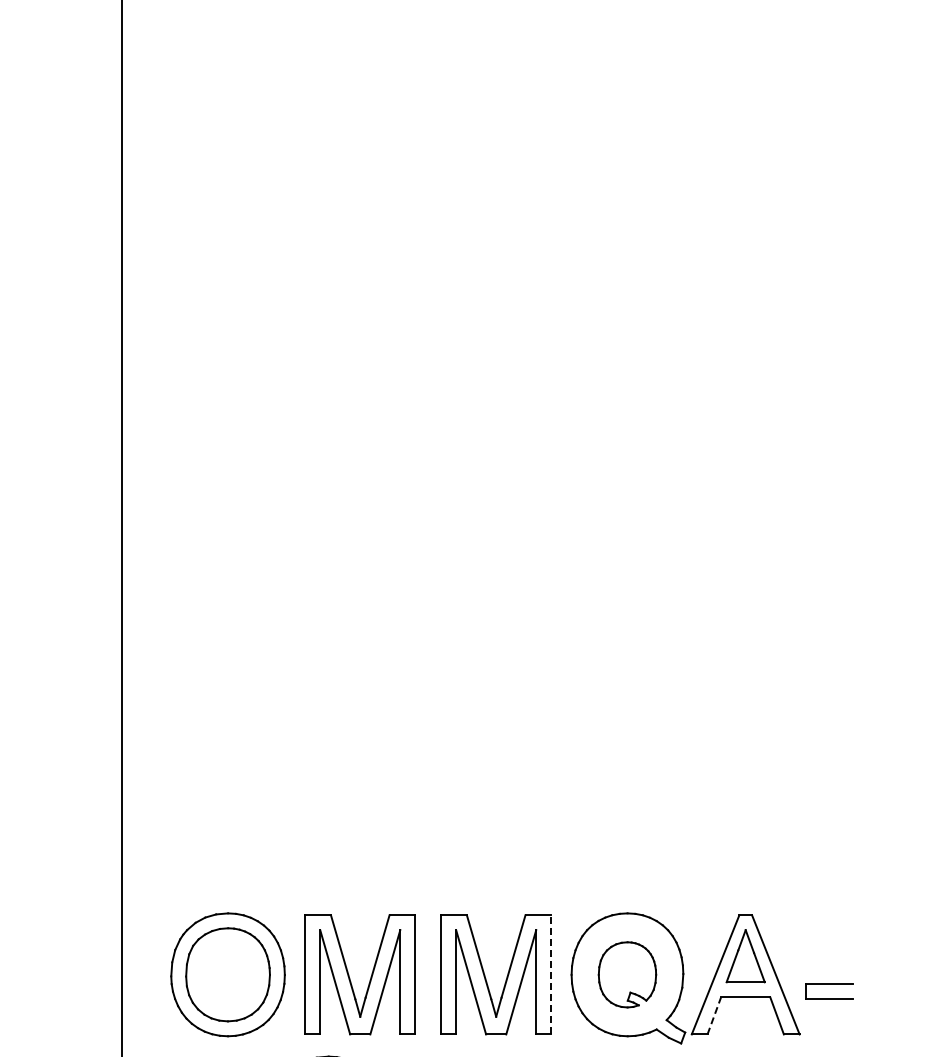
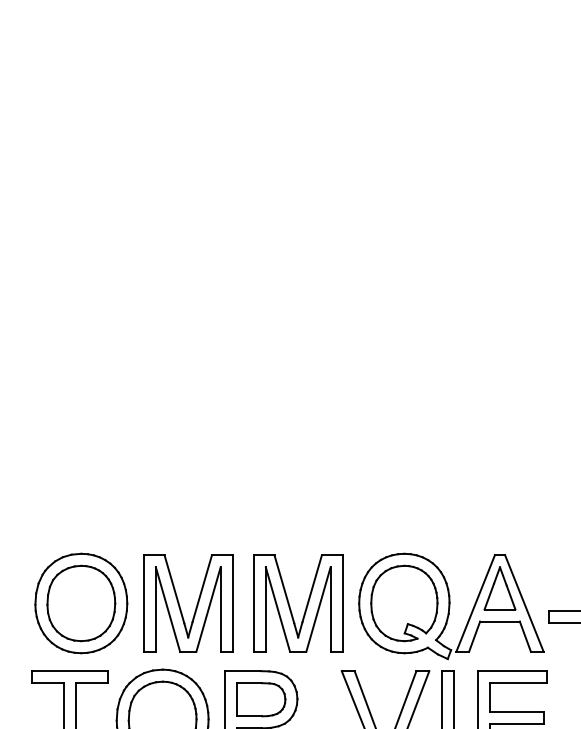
line: (551, 974) -> (342, 603), dashed -> solid
part: (627, 974) -> (404, 603), size x1.43
line: (714, 1015) -> (474, 636), dashed -> solid

